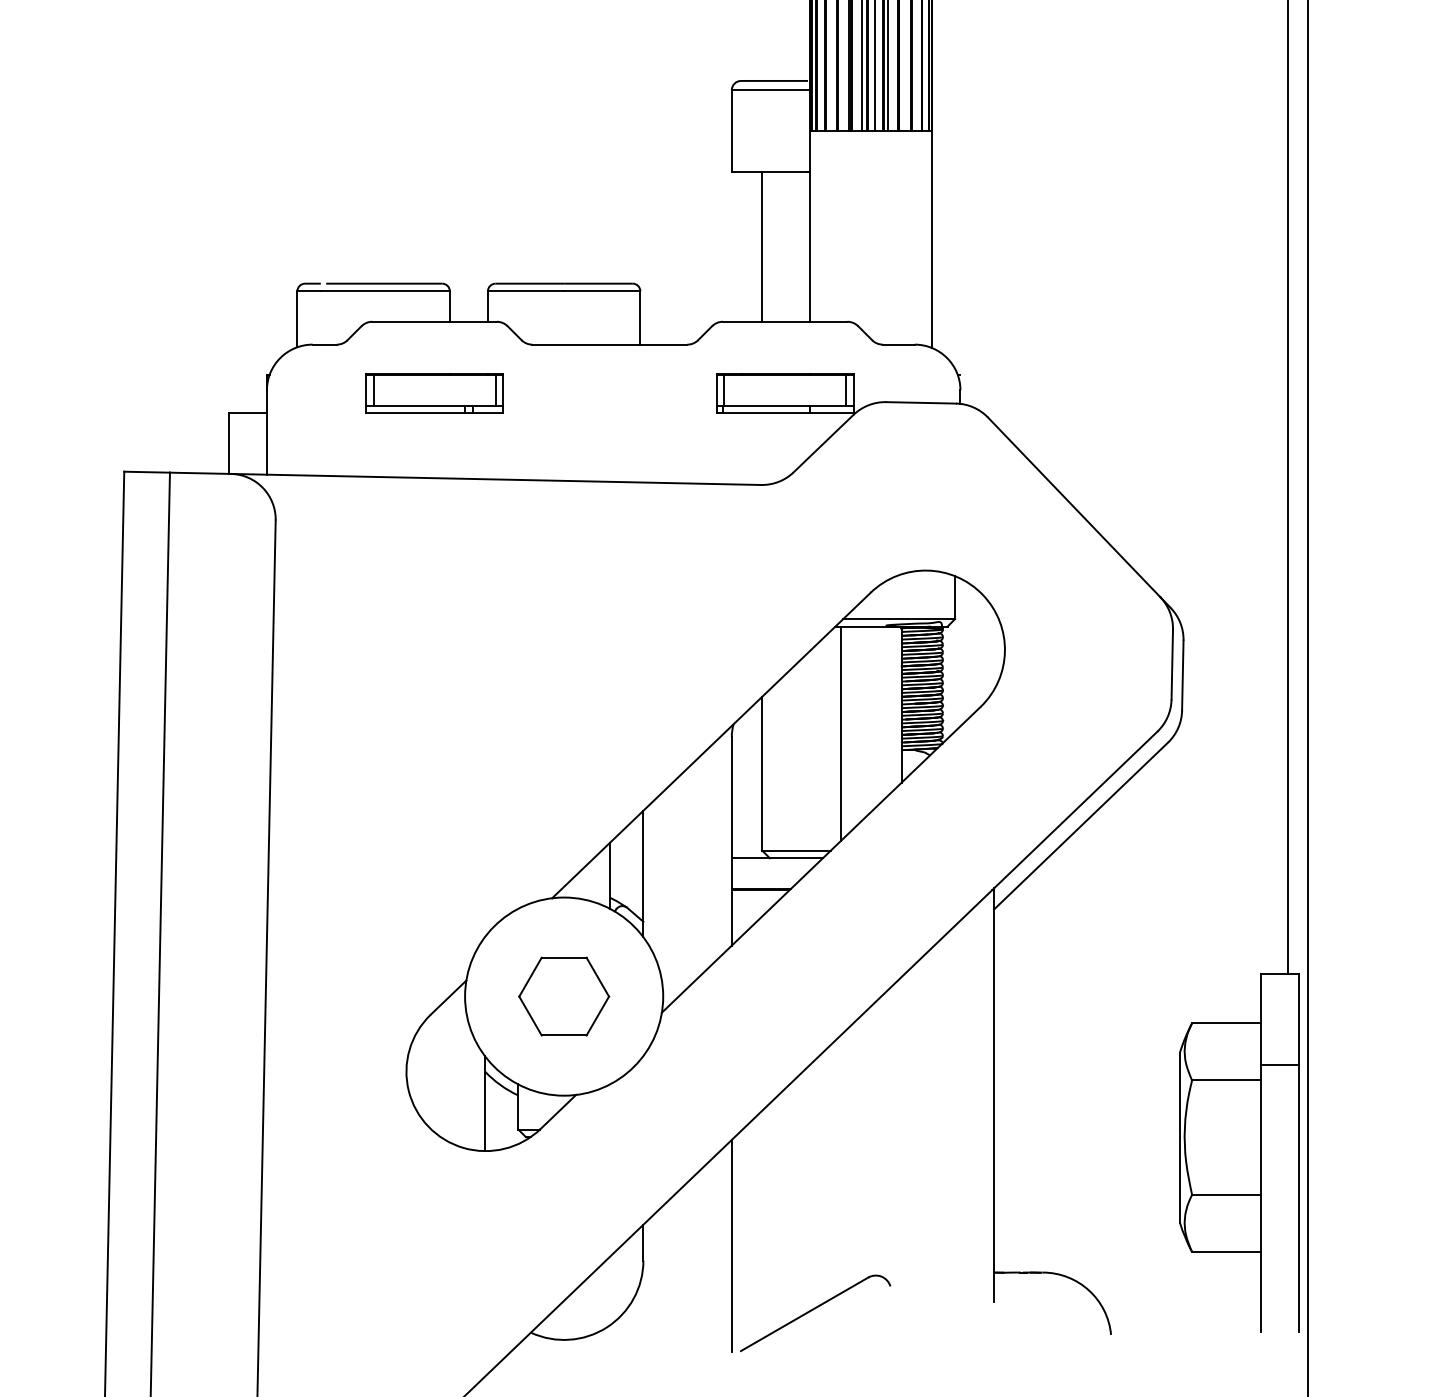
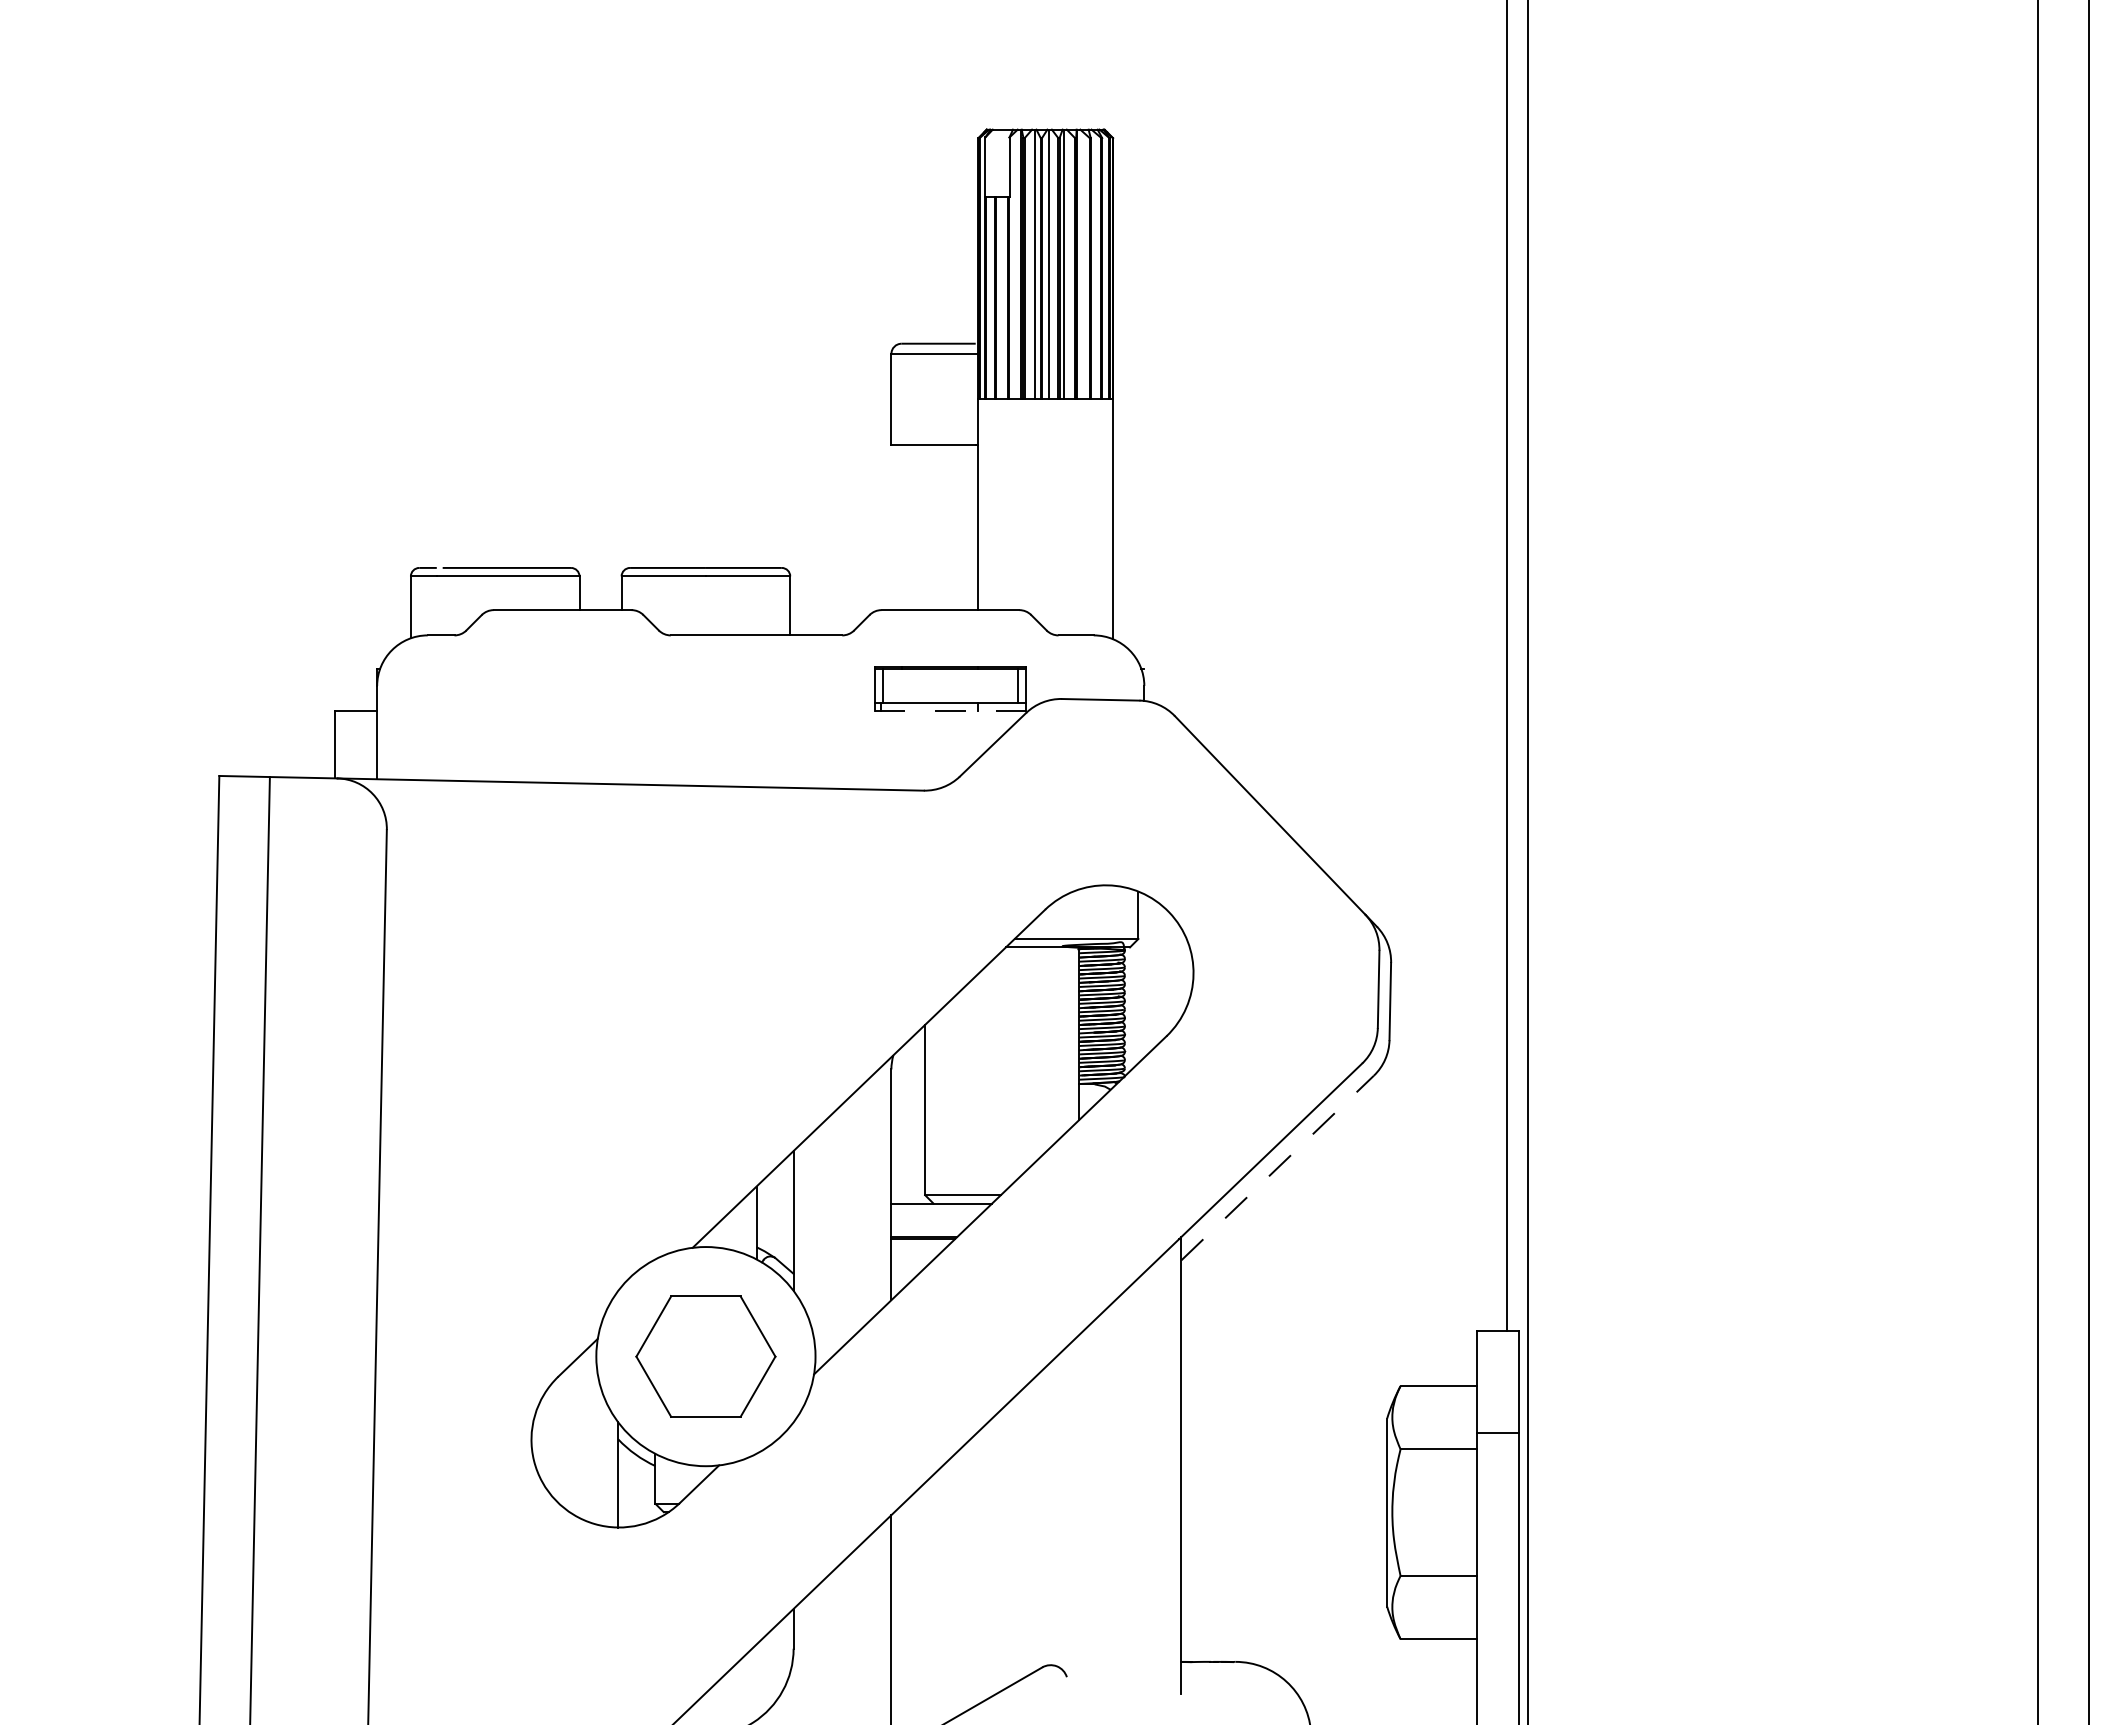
line: (762, 247) -> (925, 527), removed
part: (434, 392) -> (562, 688), removed
line: (785, 413) -> (950, 711), solid -> dashed
line: (840, 733) -> (1011, 1065), removed
line: (1081, 825) -> (1278, 1167), solid -> dashed
part: (563, 996) -> (705, 1356), size x1.4

